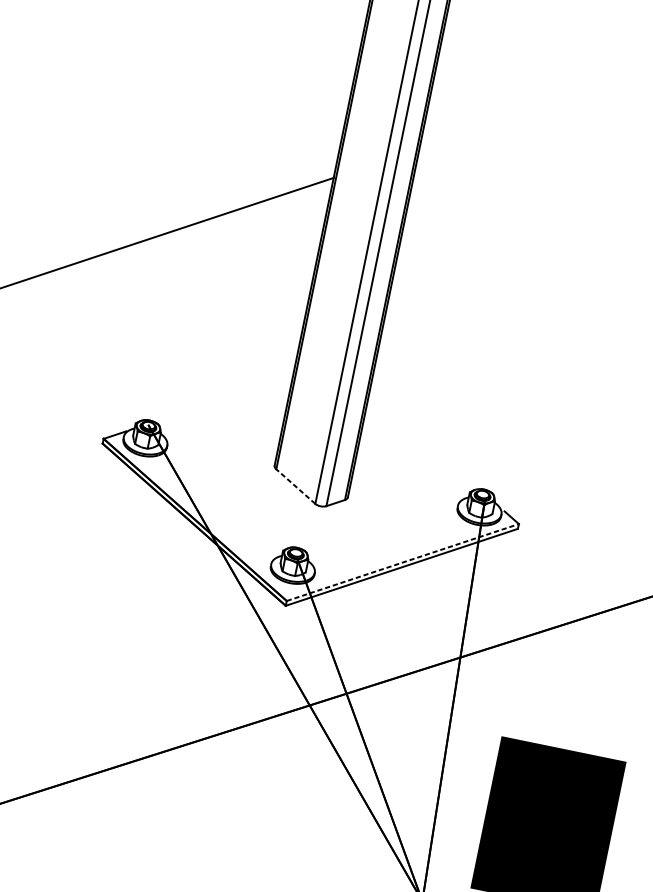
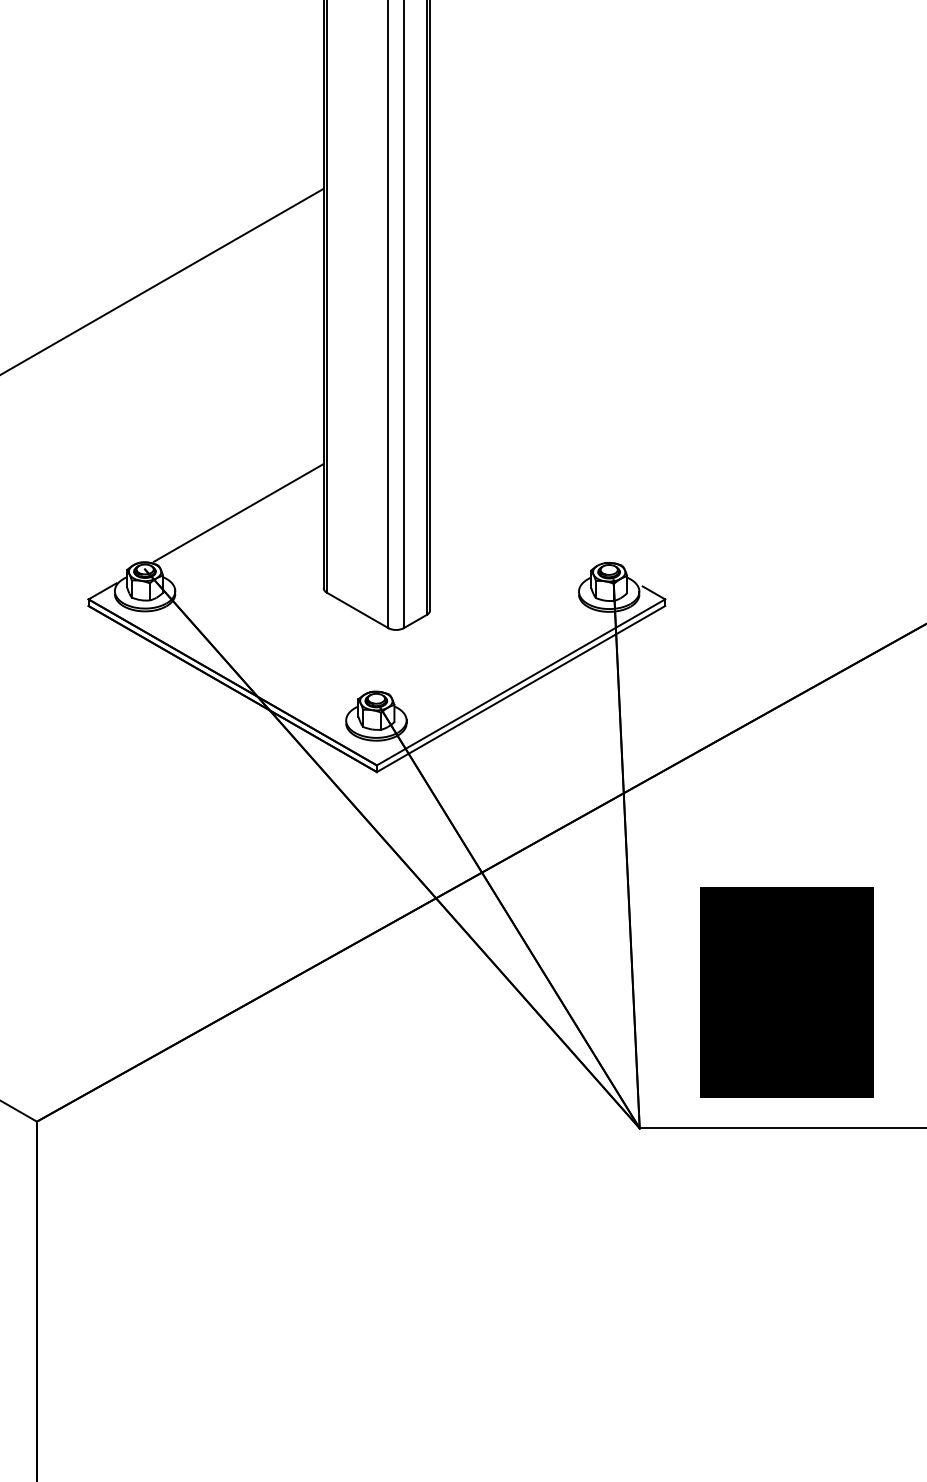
line: (224, 398) -> (238, 512), added
line: (295, 486) -> (357, 610), dashed -> solid
line: (403, 562) -> (521, 682), dashed -> solid

